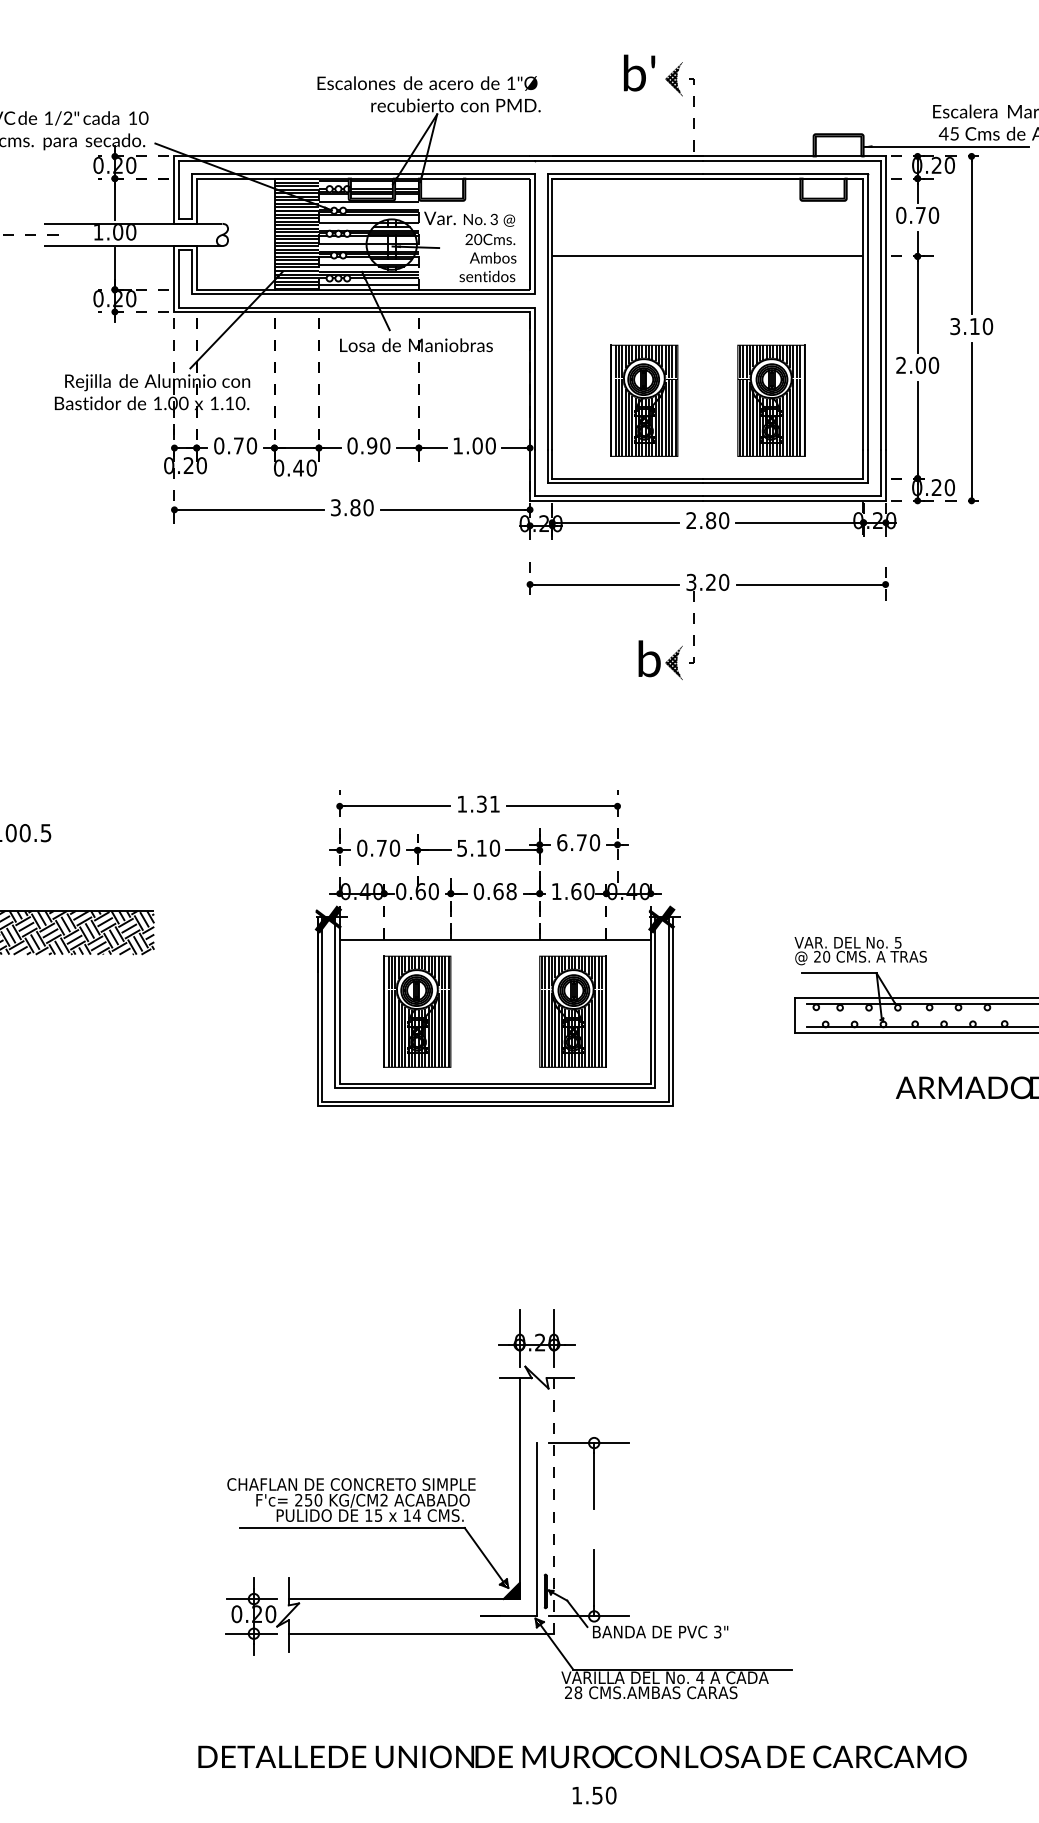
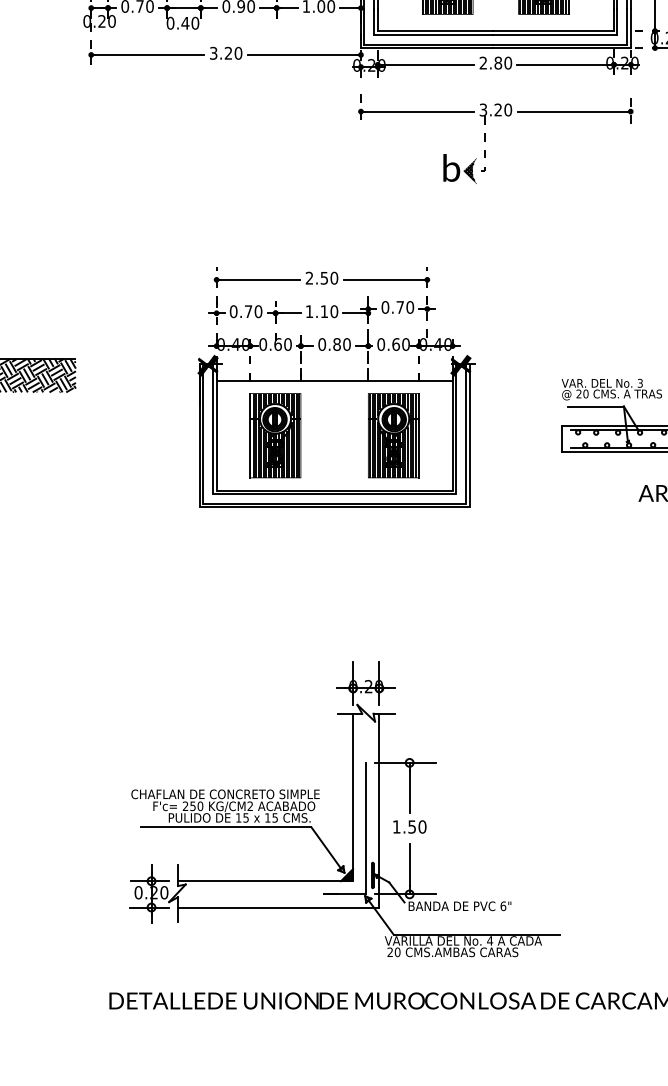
text: (355, 507) -> (228, 53), 3.80 -> 3.20
text: (478, 803) -> (321, 277), 1.31 -> 2.50
text: (562, 842) -> (385, 307), 6.70 -> 0.70
text: (461, 848) -> (308, 311), 5.10 -> 1.10
text: (504, 891) -> (341, 344), 0.68 -> 0.80
text: (556, 891) -> (381, 344), 1.60 -> 0.60
text: (898, 941) -> (640, 382), 5 -> 3
line: (554, 1505) -> (379, 810), dashed -> solid
text: (416, 1515) -> (274, 817), 14 -> 15
text: (717, 1631) -> (503, 905), 3" -> 6"
text: (578, 1692) -> (397, 952), 28 -> 20
text: (594, 1795) -> (409, 826), moved

